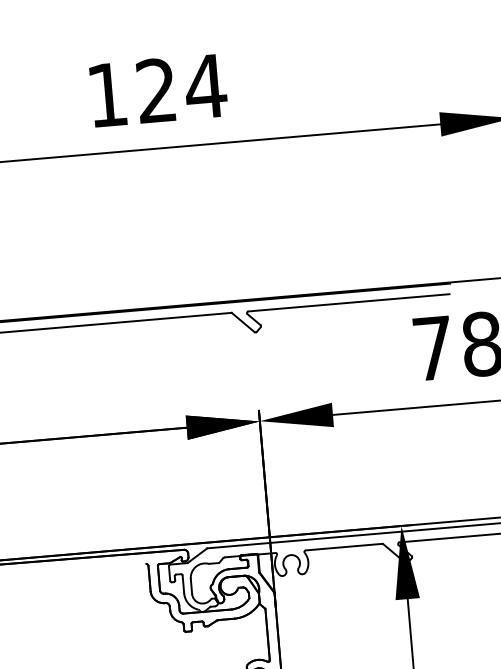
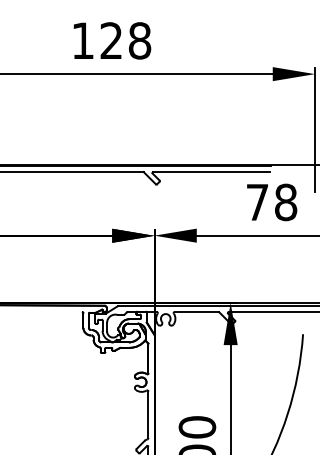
text: (204, 85) -> (139, 40), 124 -> 128

